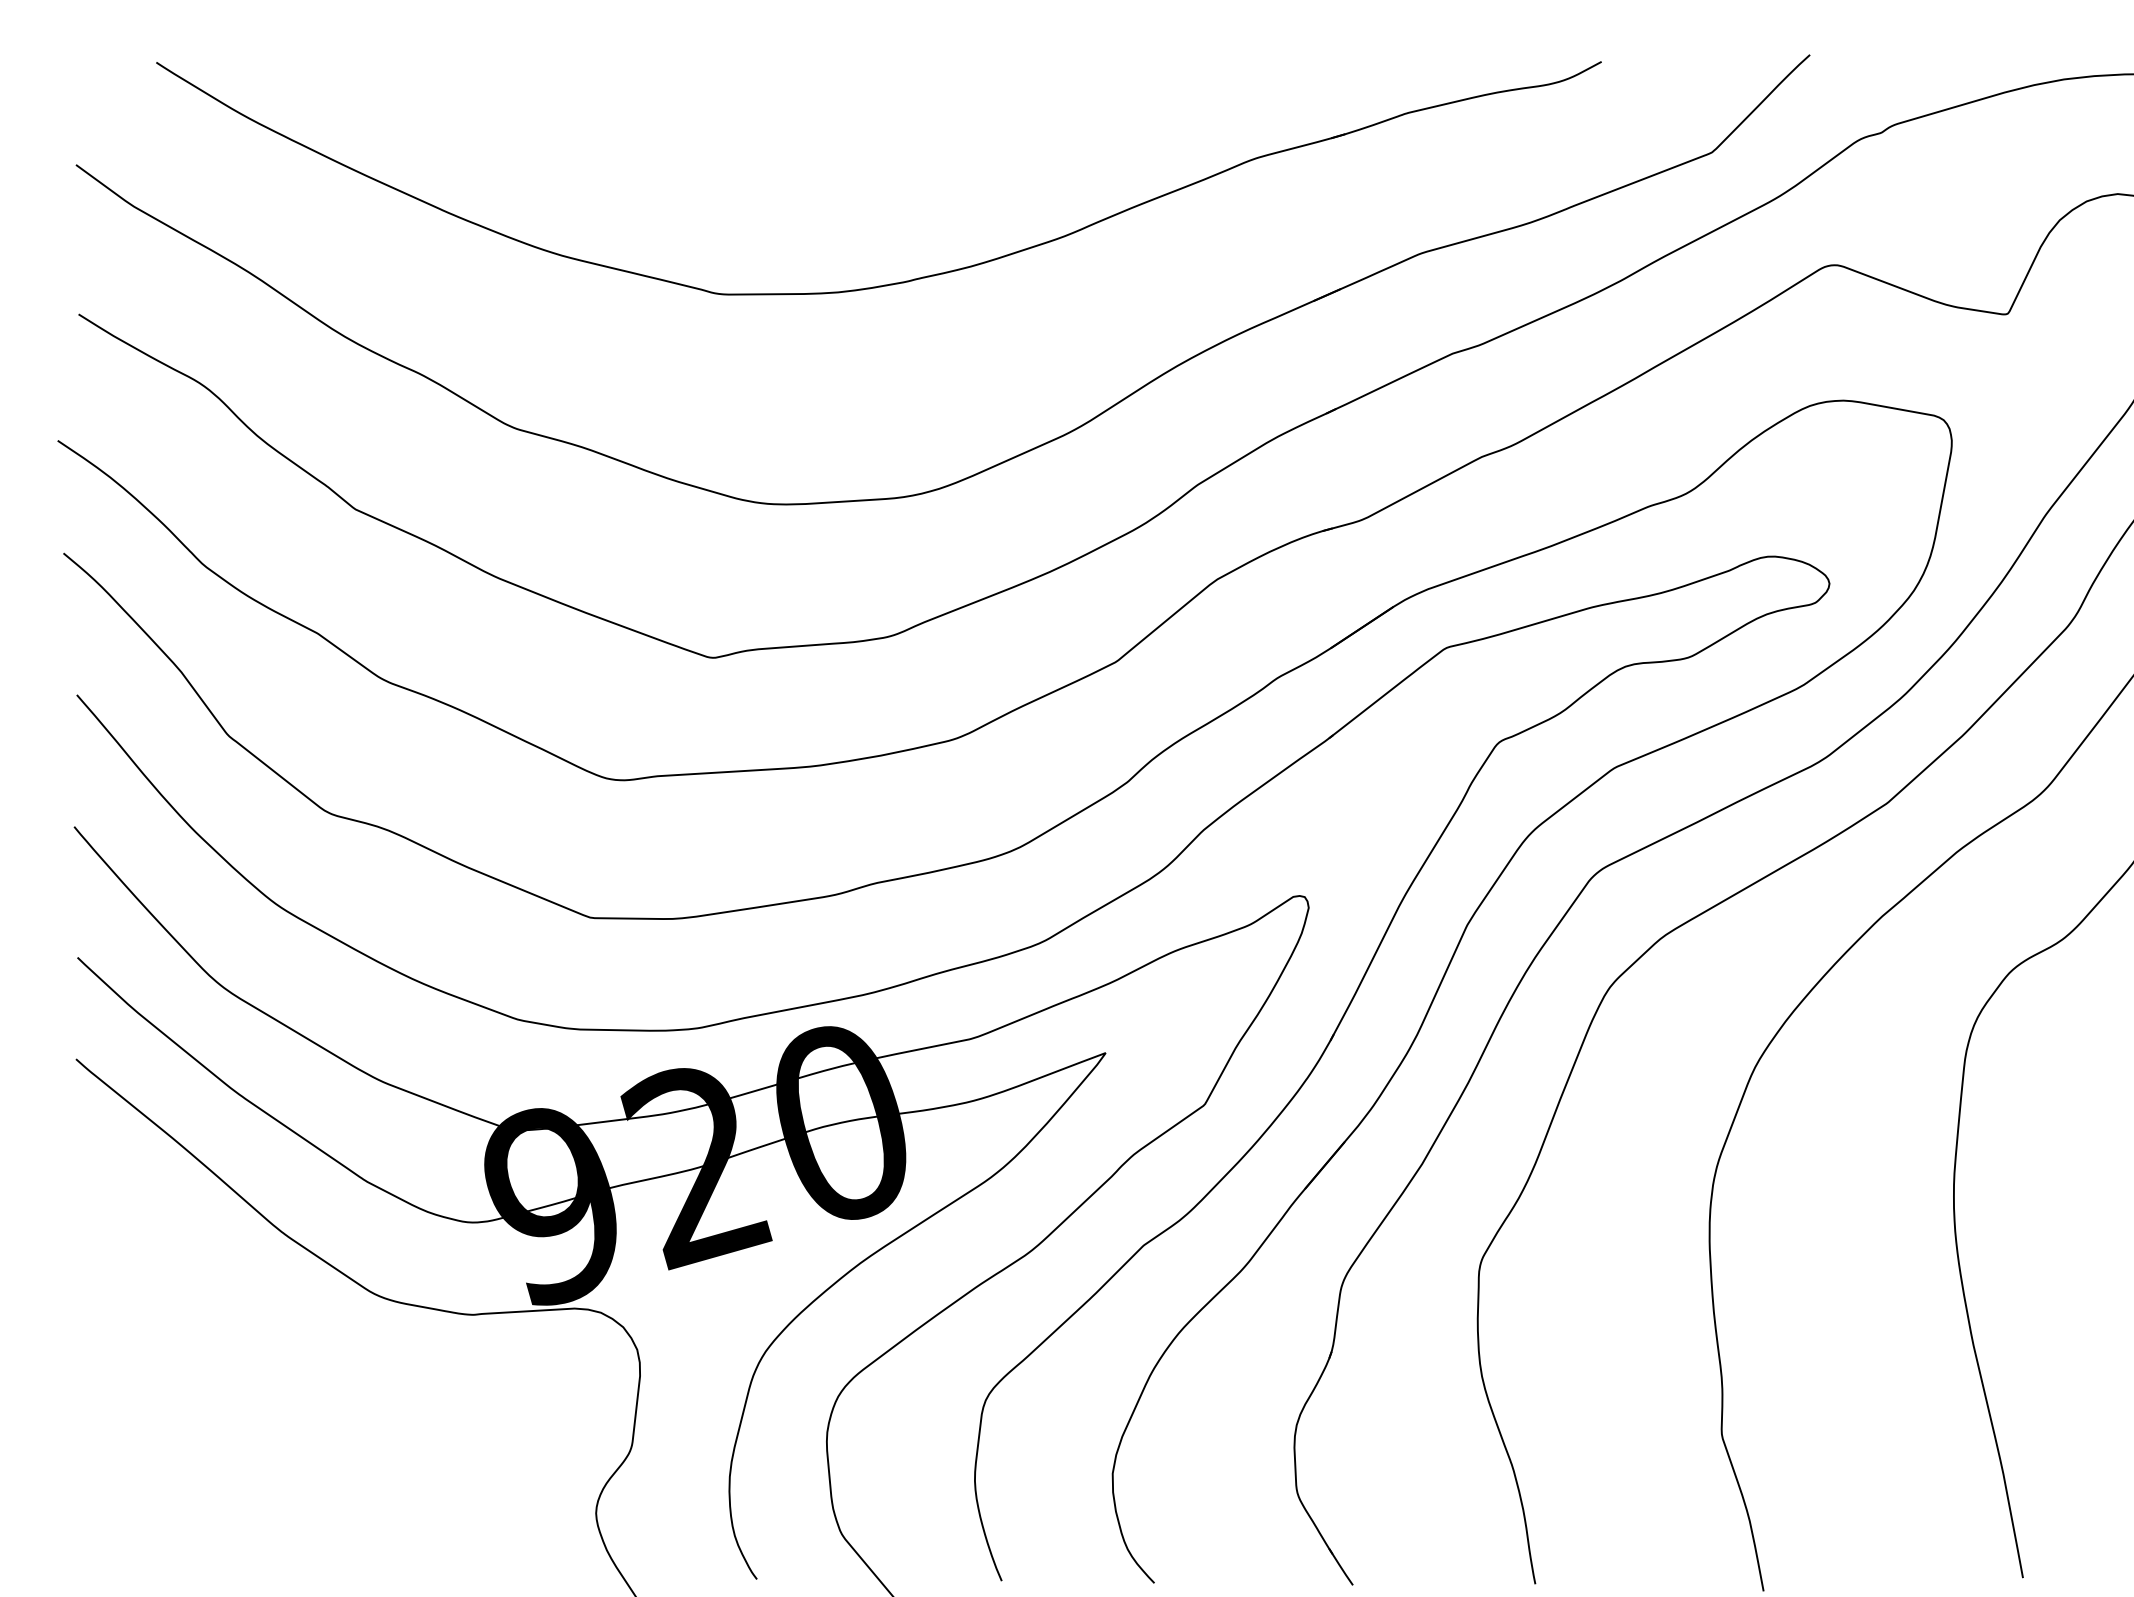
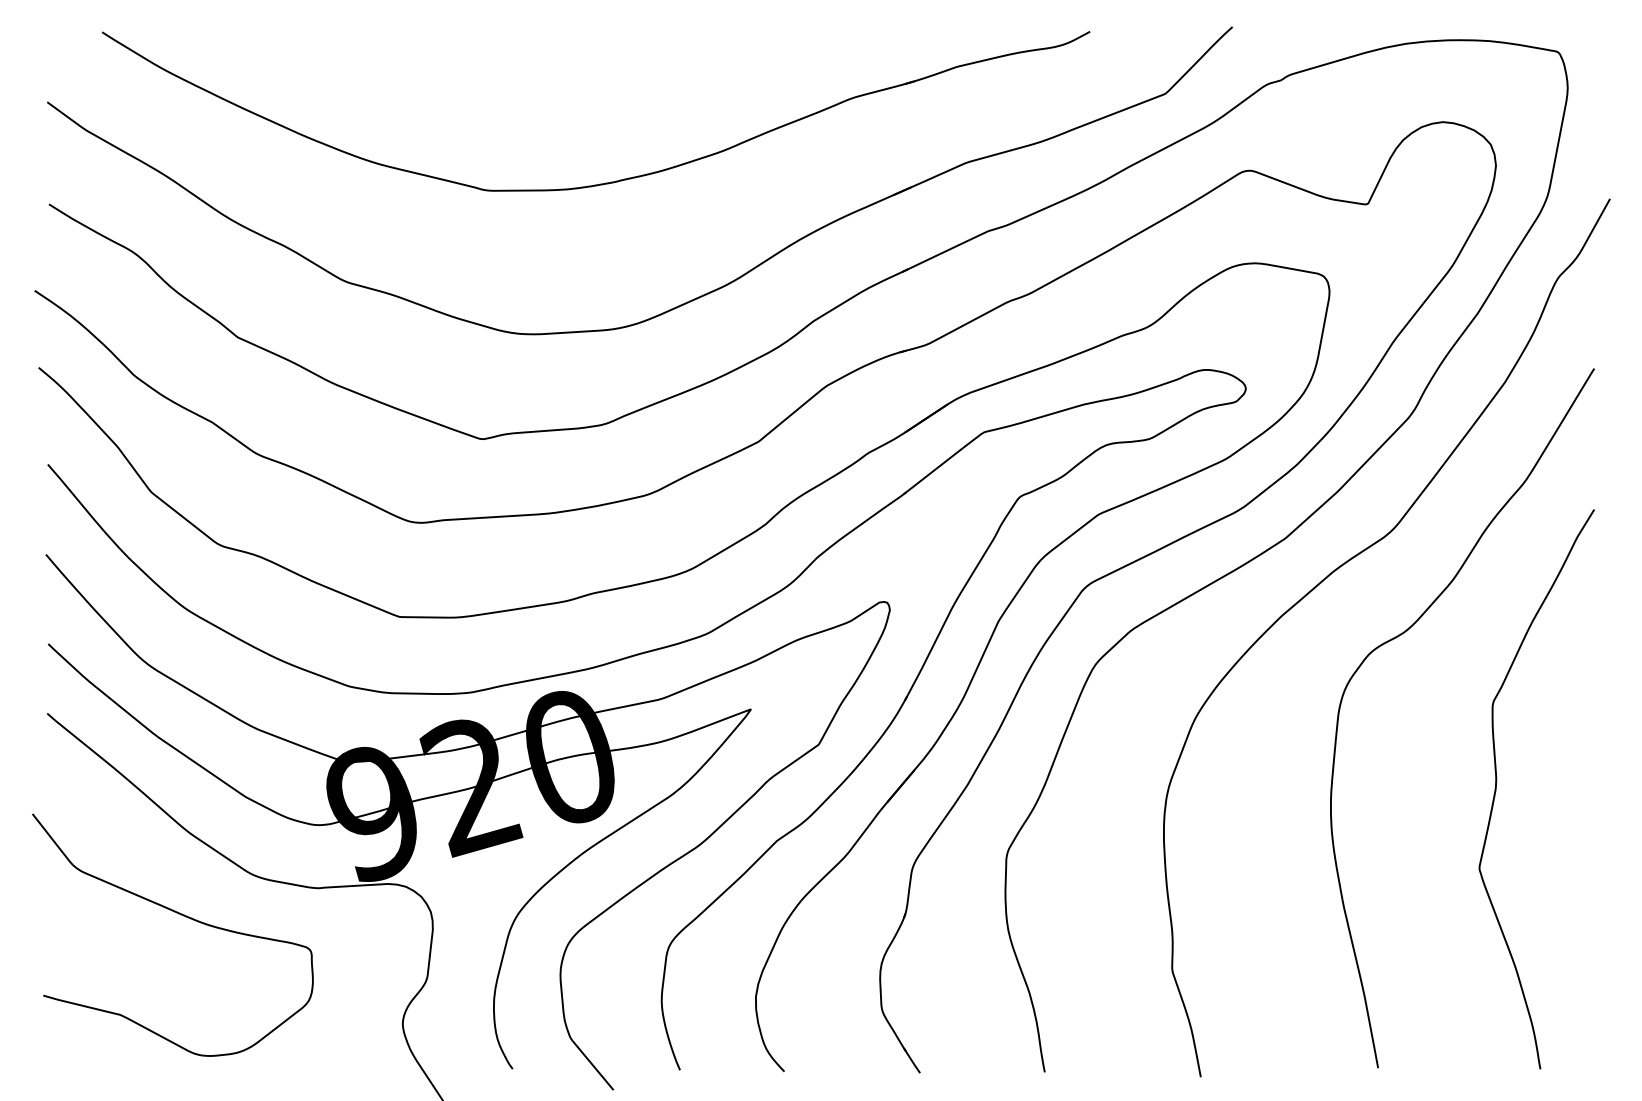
curve: (268, 1353) -> (178, 914), added

